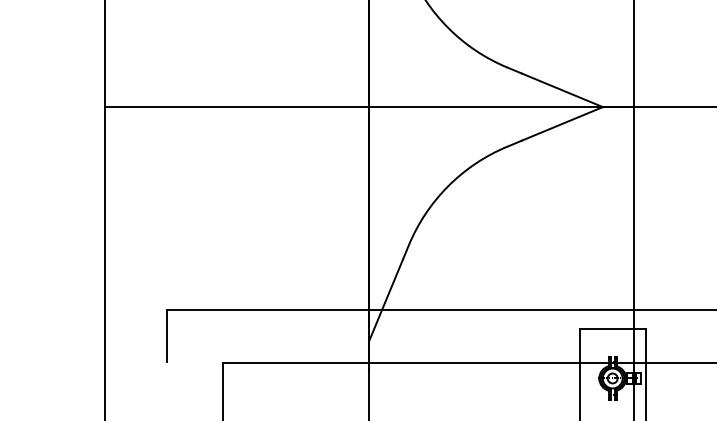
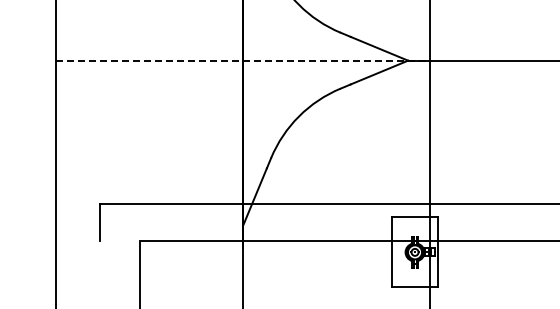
line: (369, 106) -> (243, 60), solid -> dashed

